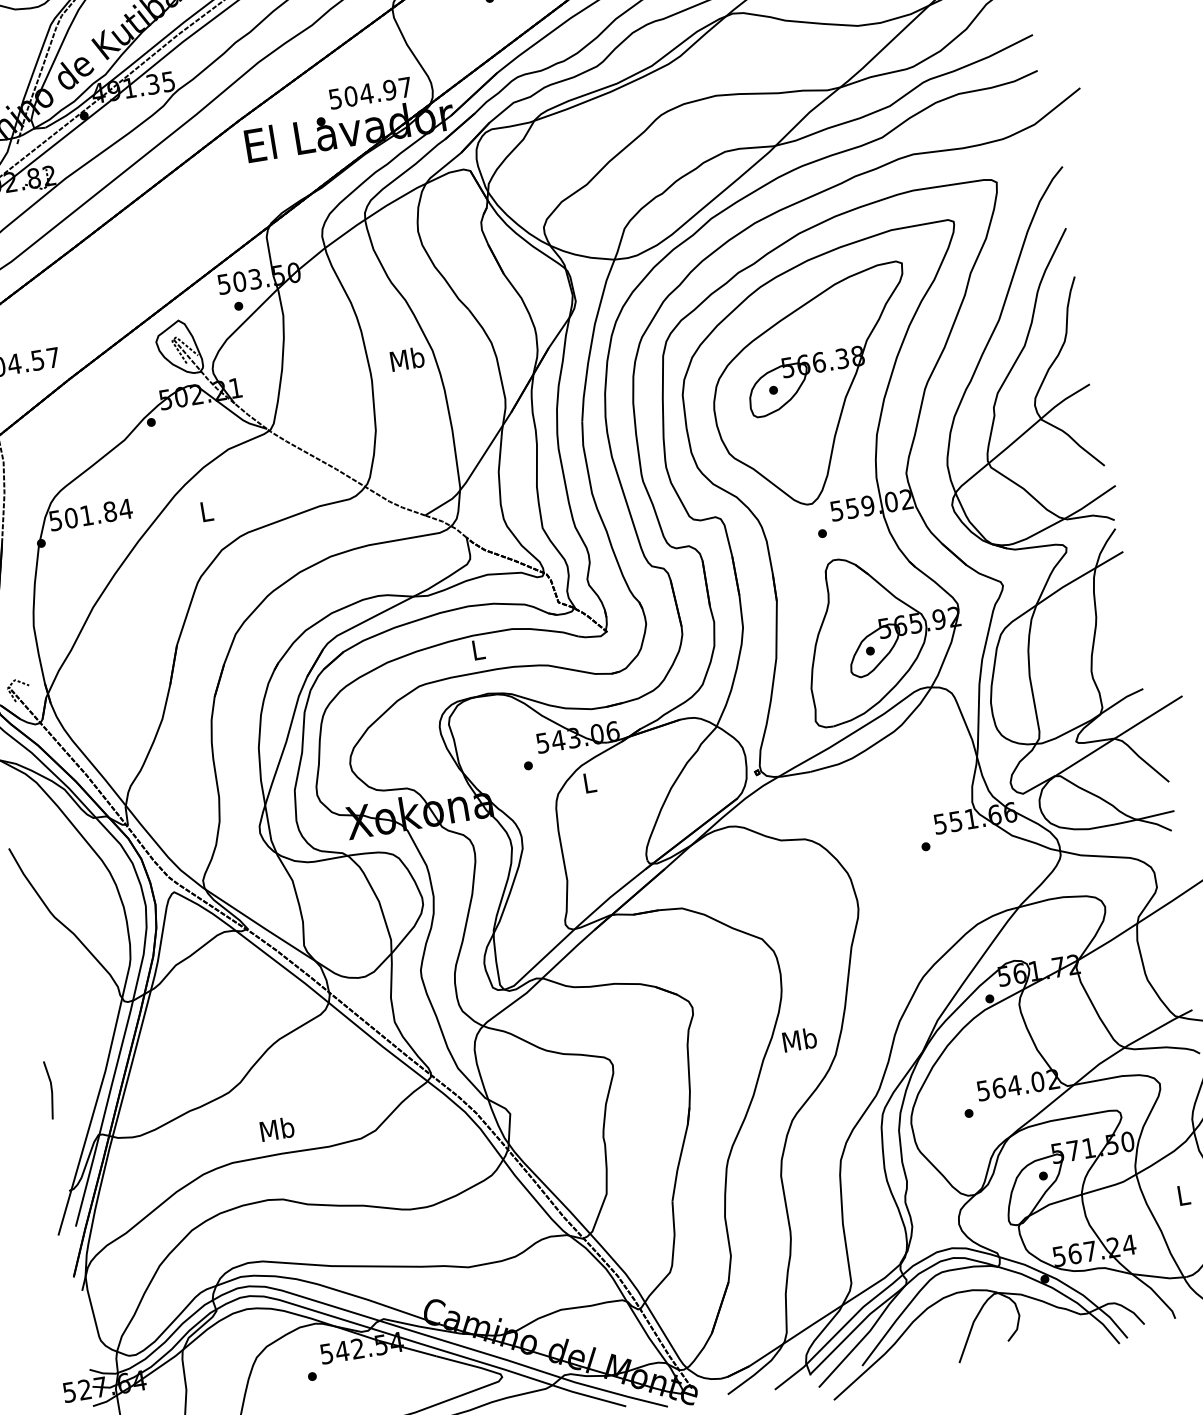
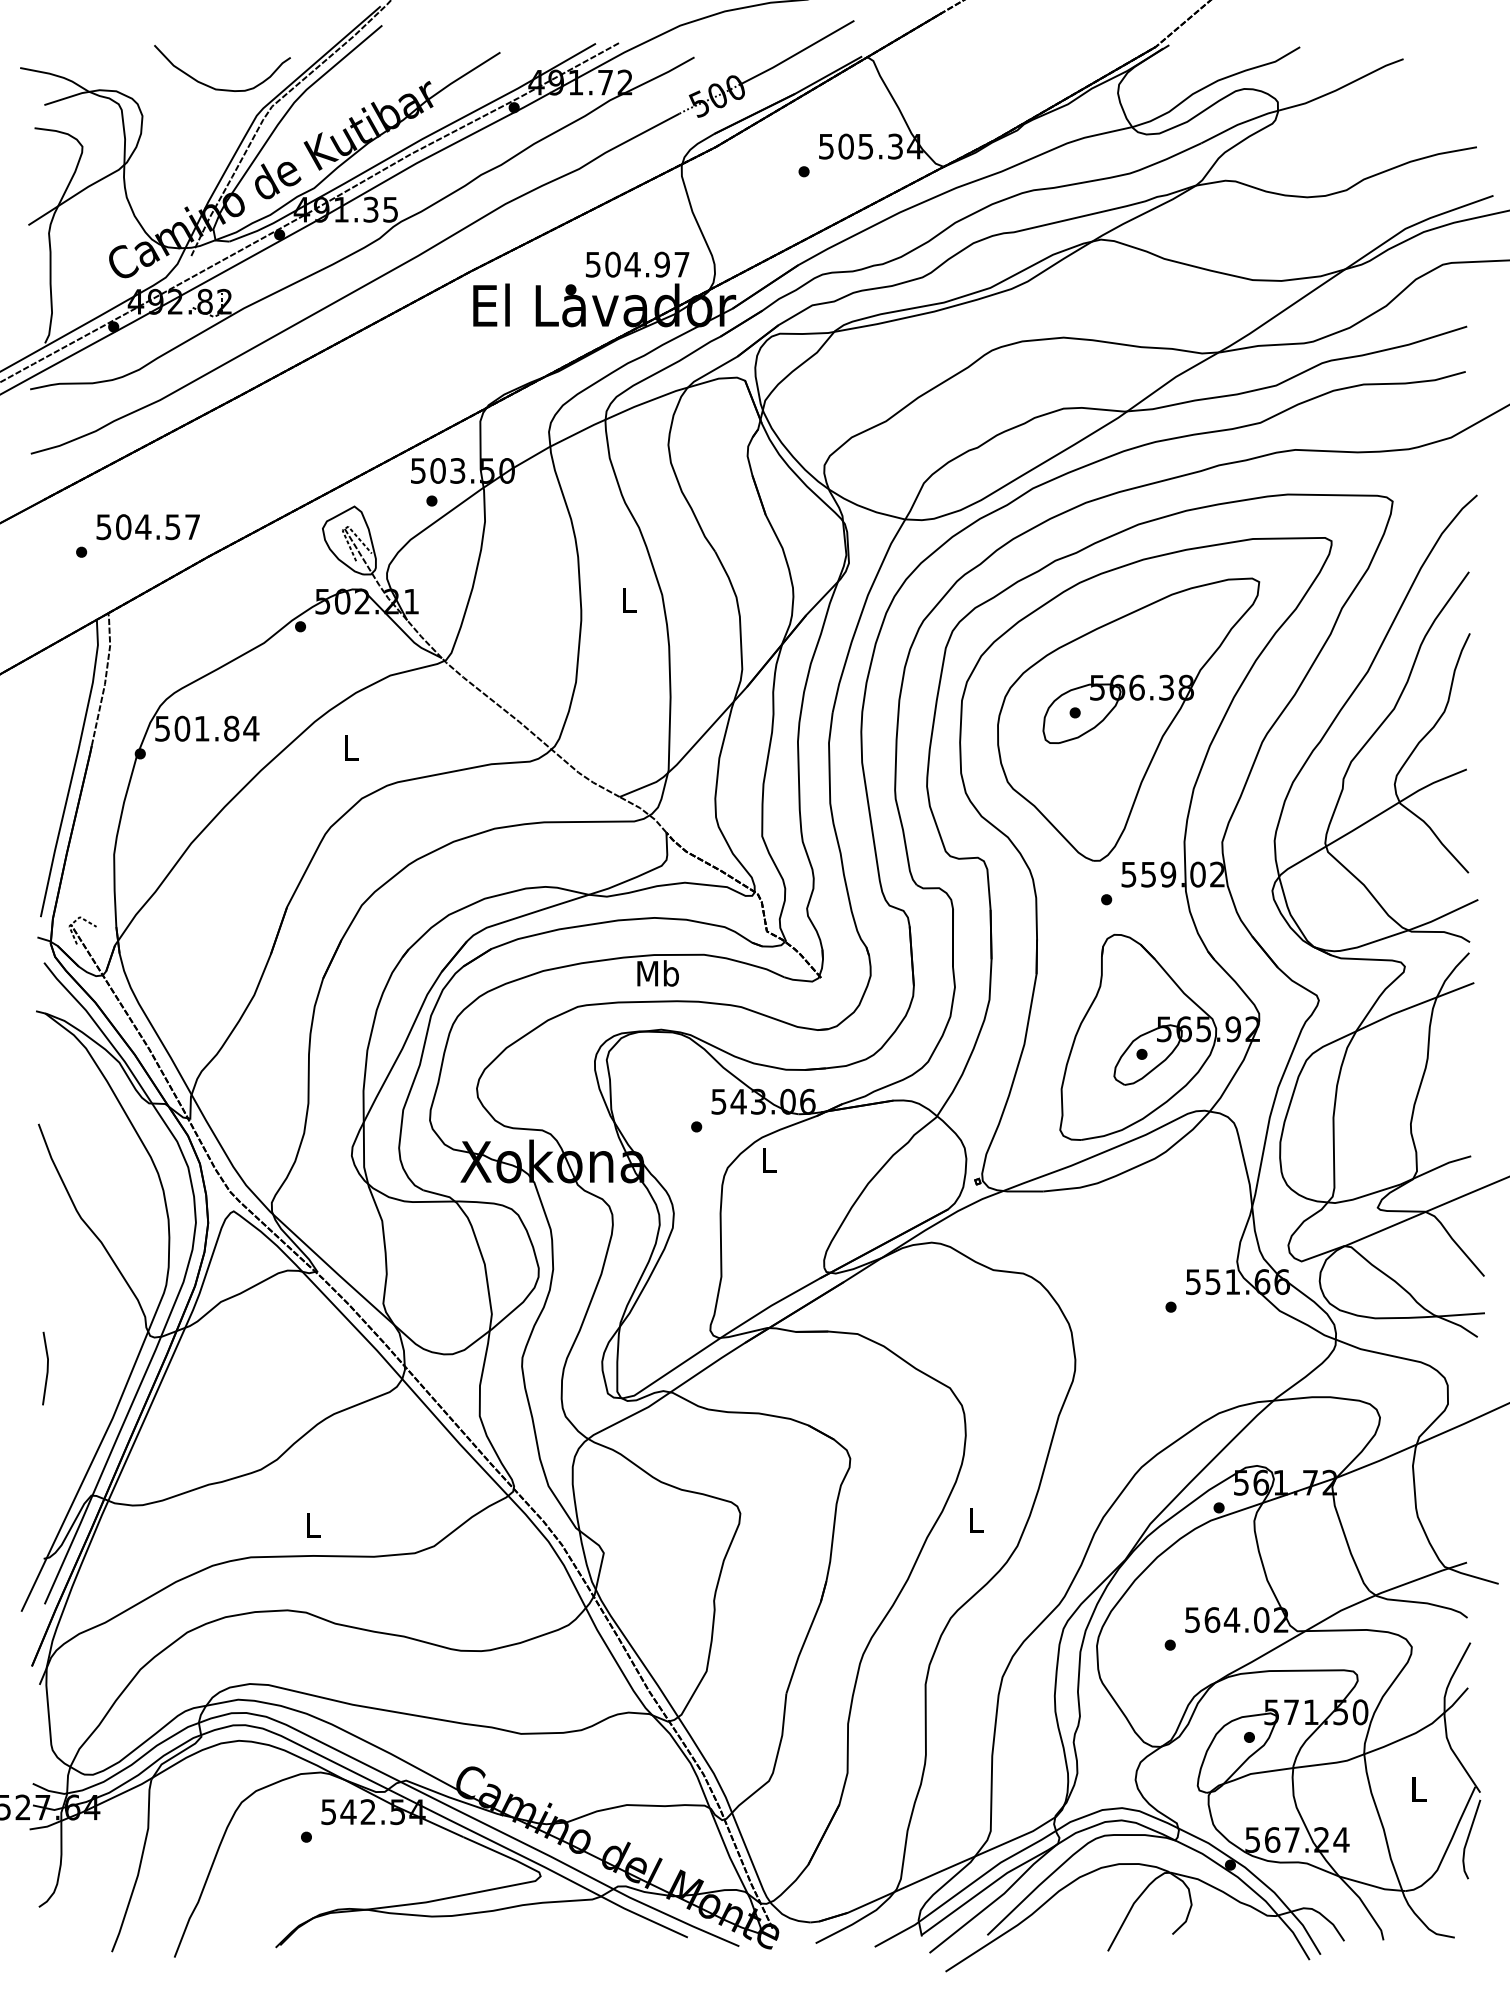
text: (407, 359) -> (629, 600), Mb -> L
text: (477, 649) -> (657, 973), L -> Mb
text: (799, 1039) -> (976, 1519), Mb -> L
line: (50, 1089) -> (46, 1368), moved
text: (276, 1129) -> (312, 1524), Mb -> L

